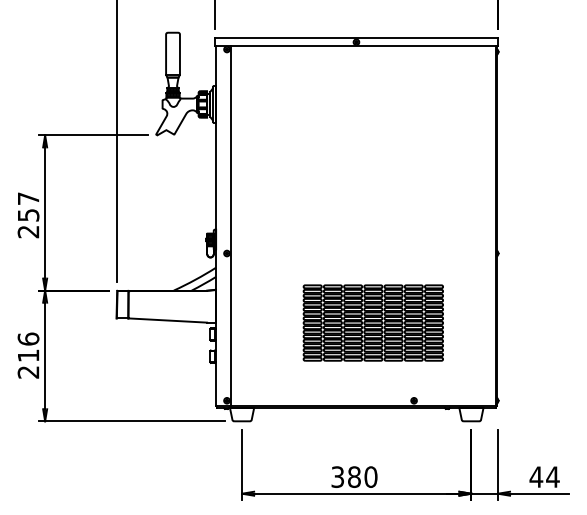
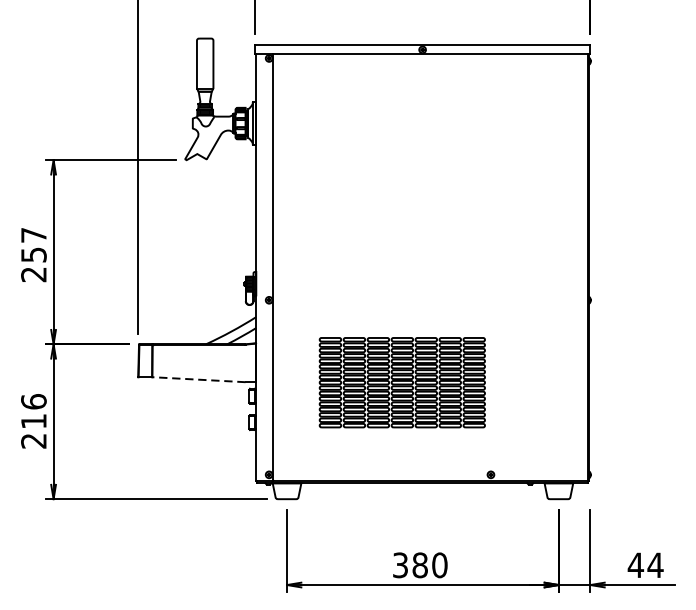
line: (167, 320) -> (198, 379), solid -> dashed
part: (372, 322) -> (401, 382), moved

